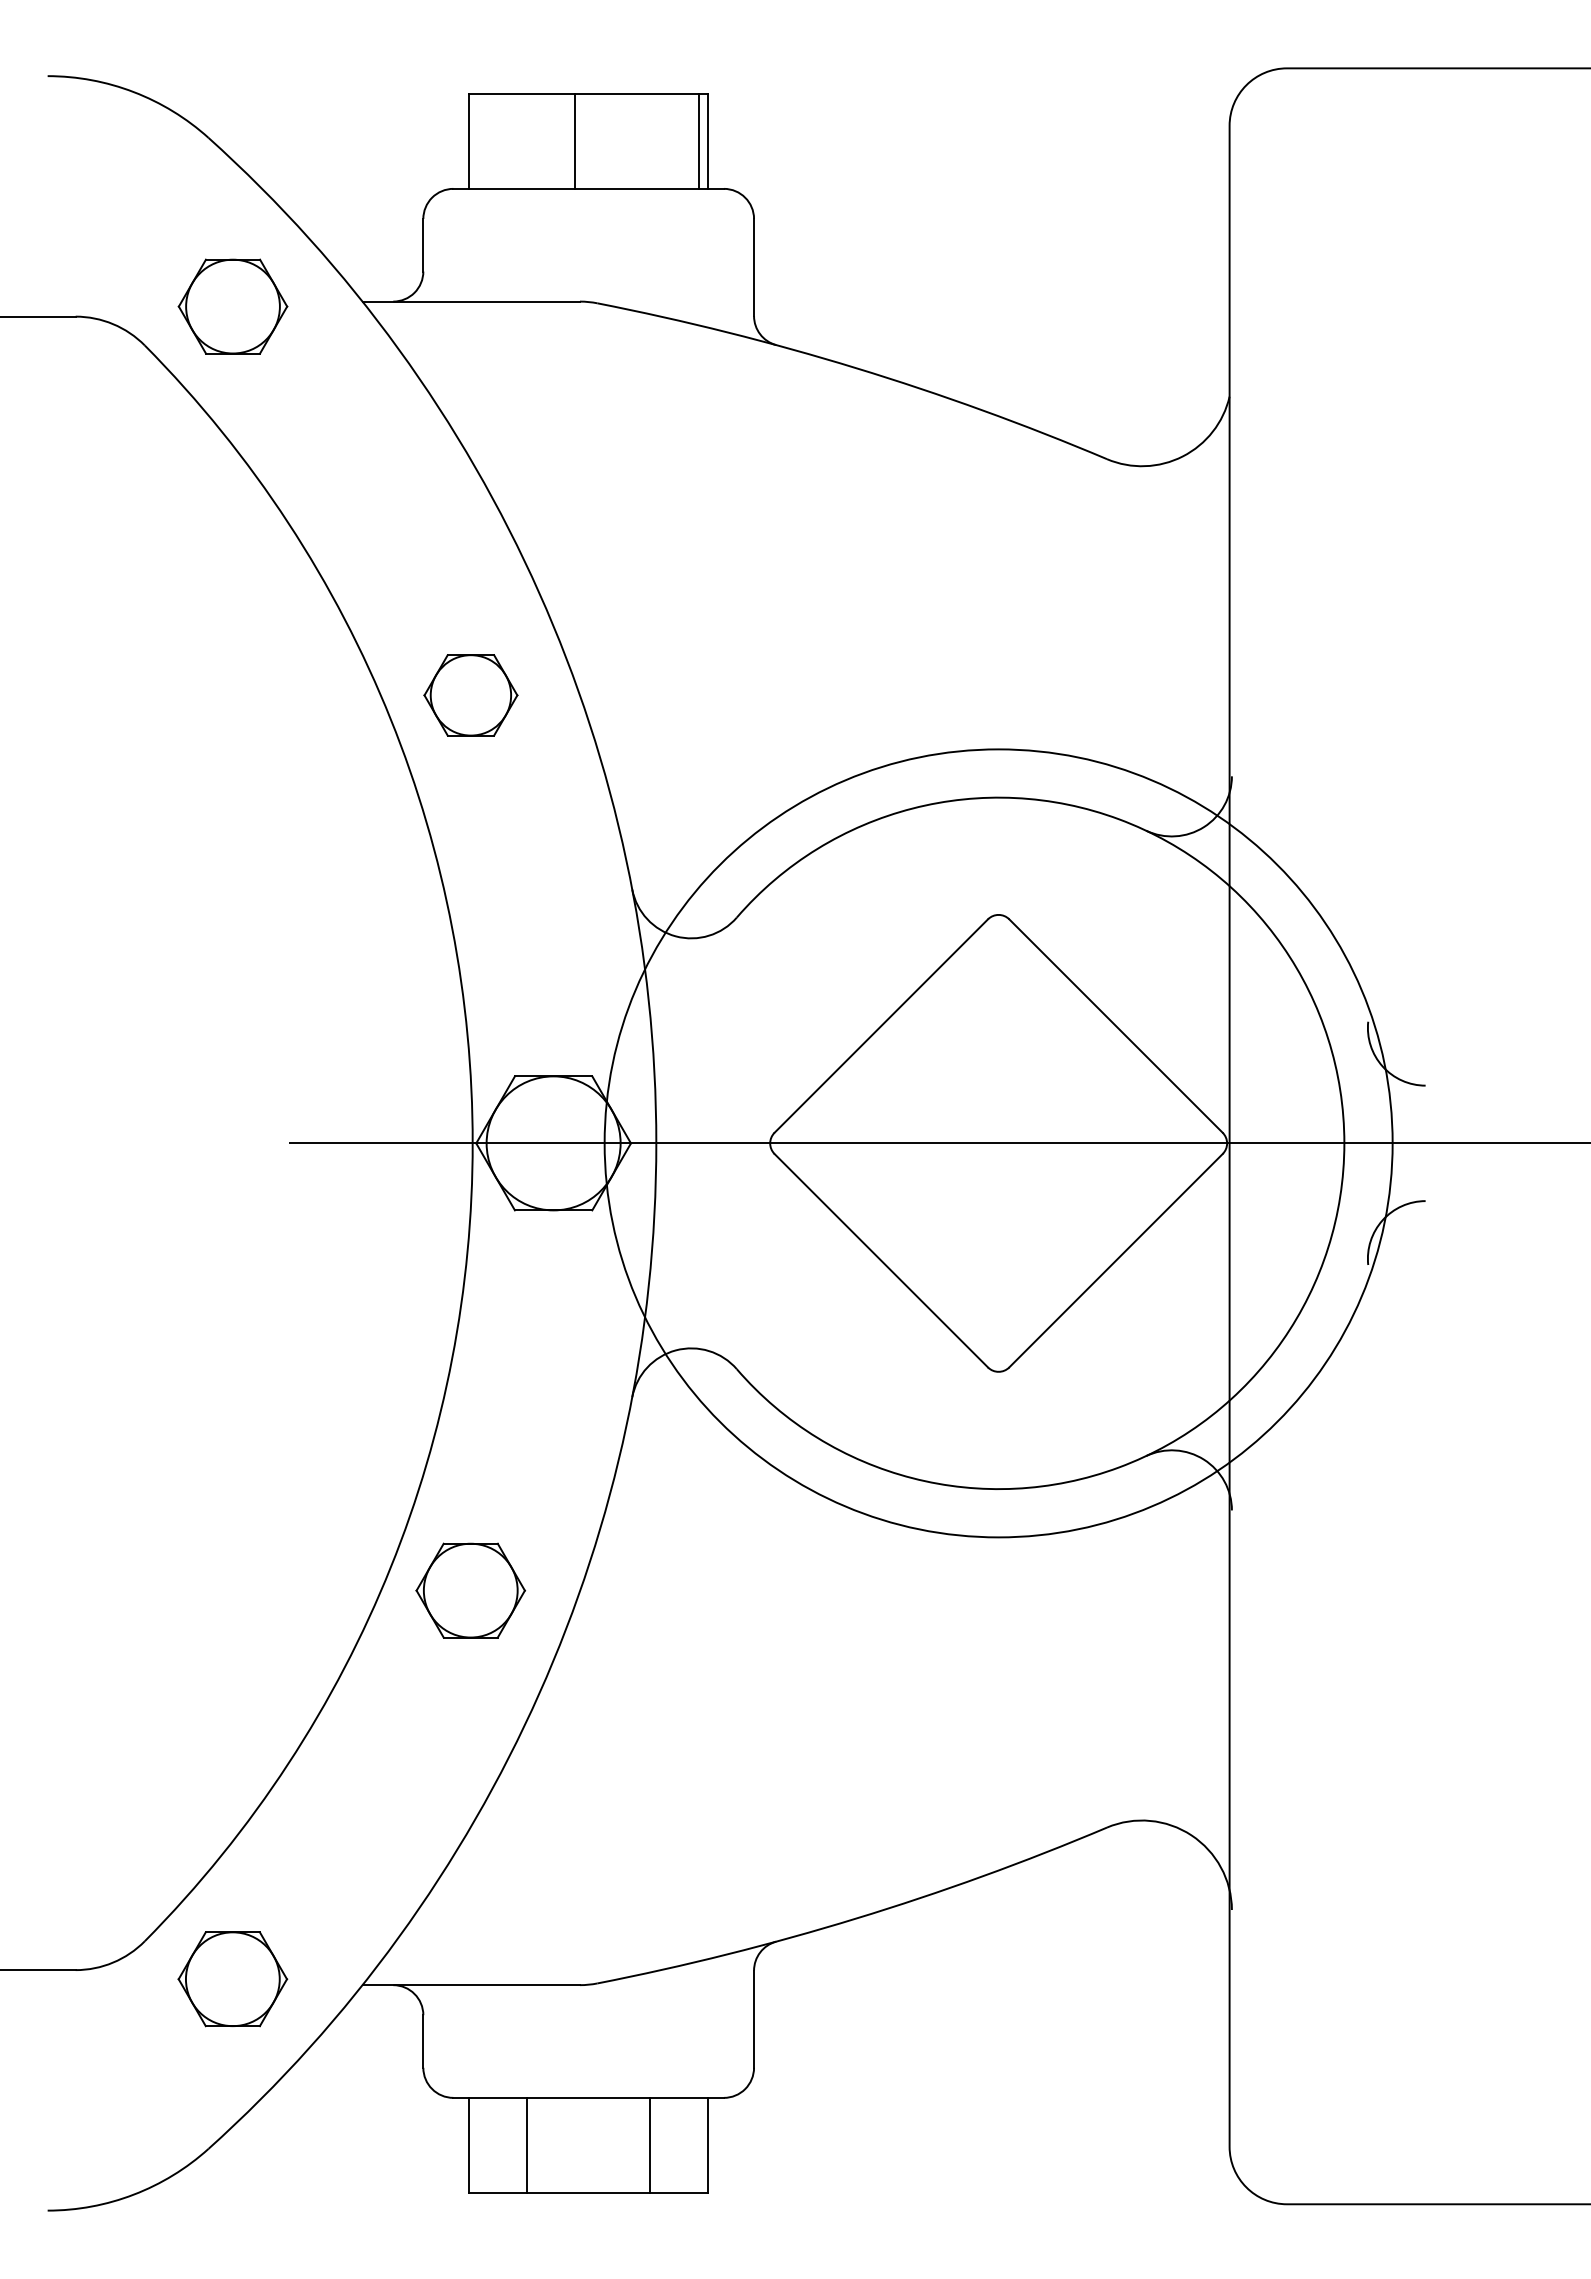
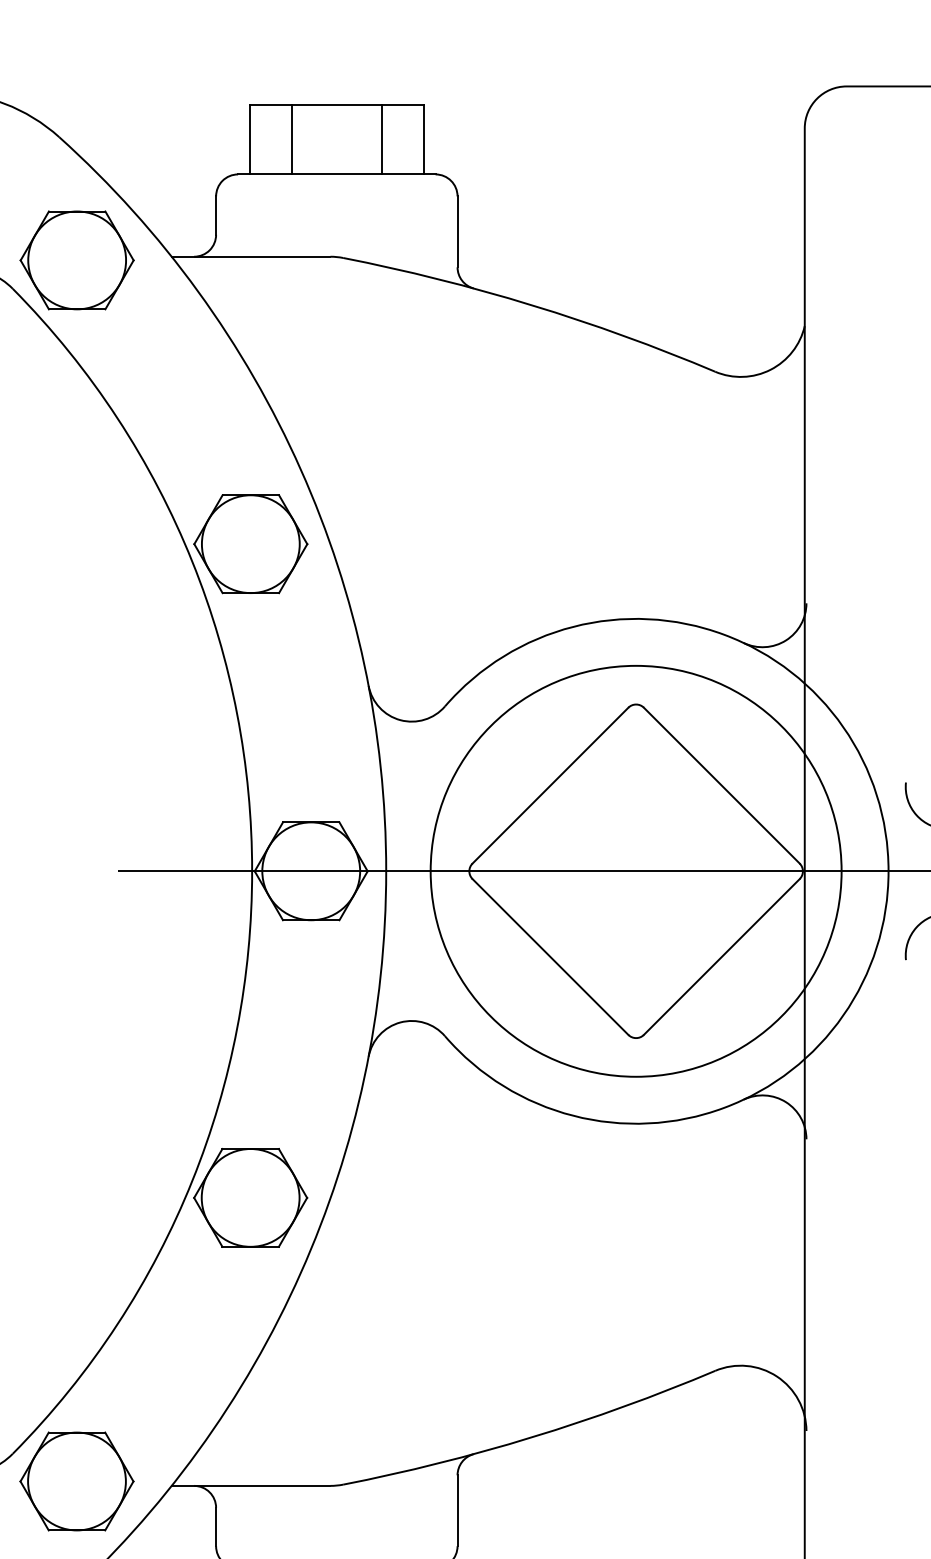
line: (575, 140) -> (292, 139), moved
line: (699, 140) -> (381, 139), moved
part: (232, 306) -> (76, 260), size x1.43
part: (470, 695) -> (250, 544), size x1.67
circle: (998, 1142) -> (636, 870), size x0.71
part: (470, 1590) -> (250, 1197), size x1.43
part: (232, 1979) -> (76, 1481), size x1.43

